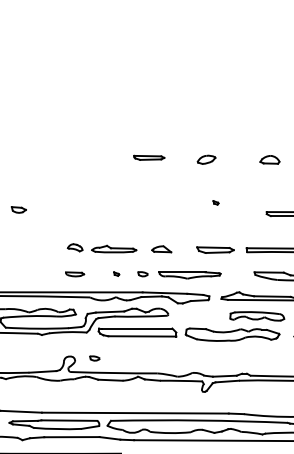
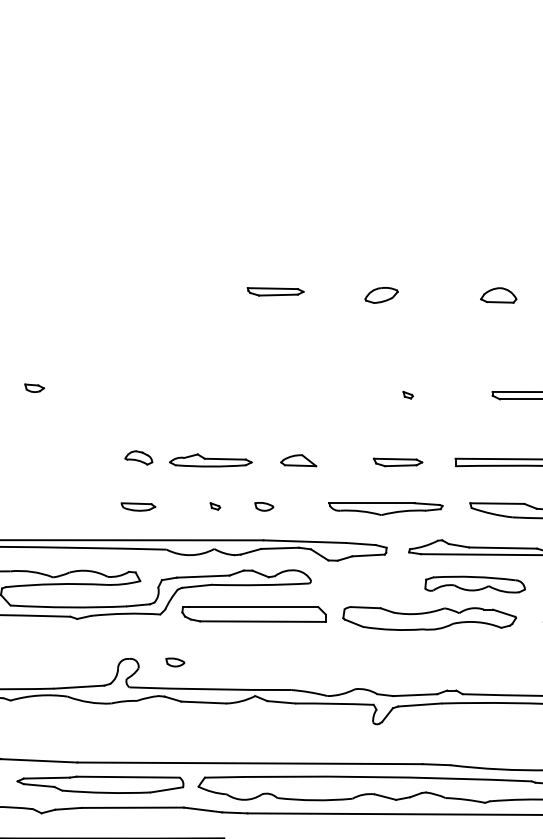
part: (215, 202) -> (407, 394), moved
part: (18, 210) -> (34, 389), size x0.71
part: (215, 250) -> (398, 462), size x0.71
part: (189, 275) -> (385, 509), moved

